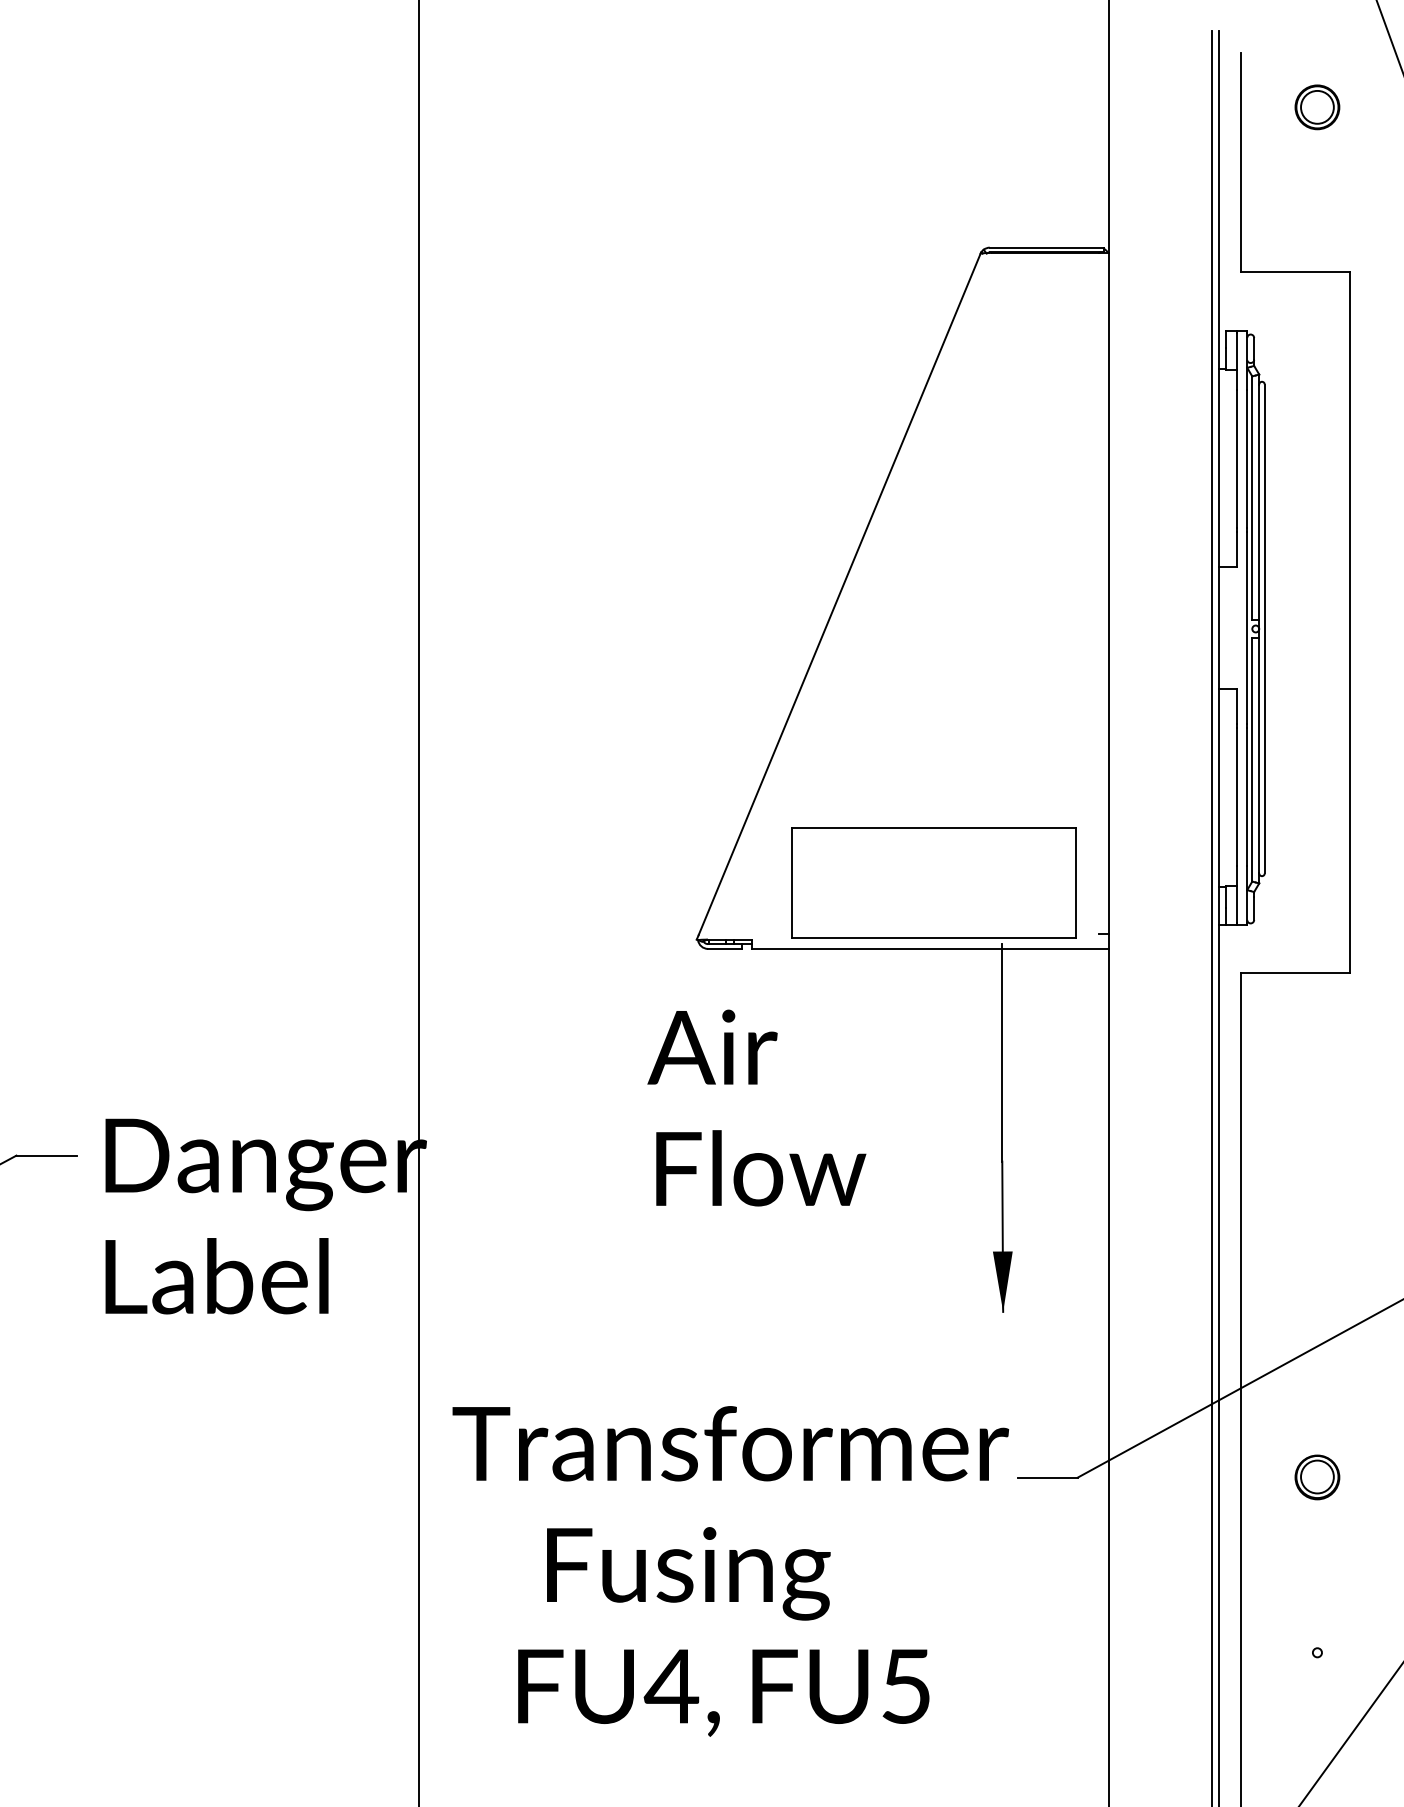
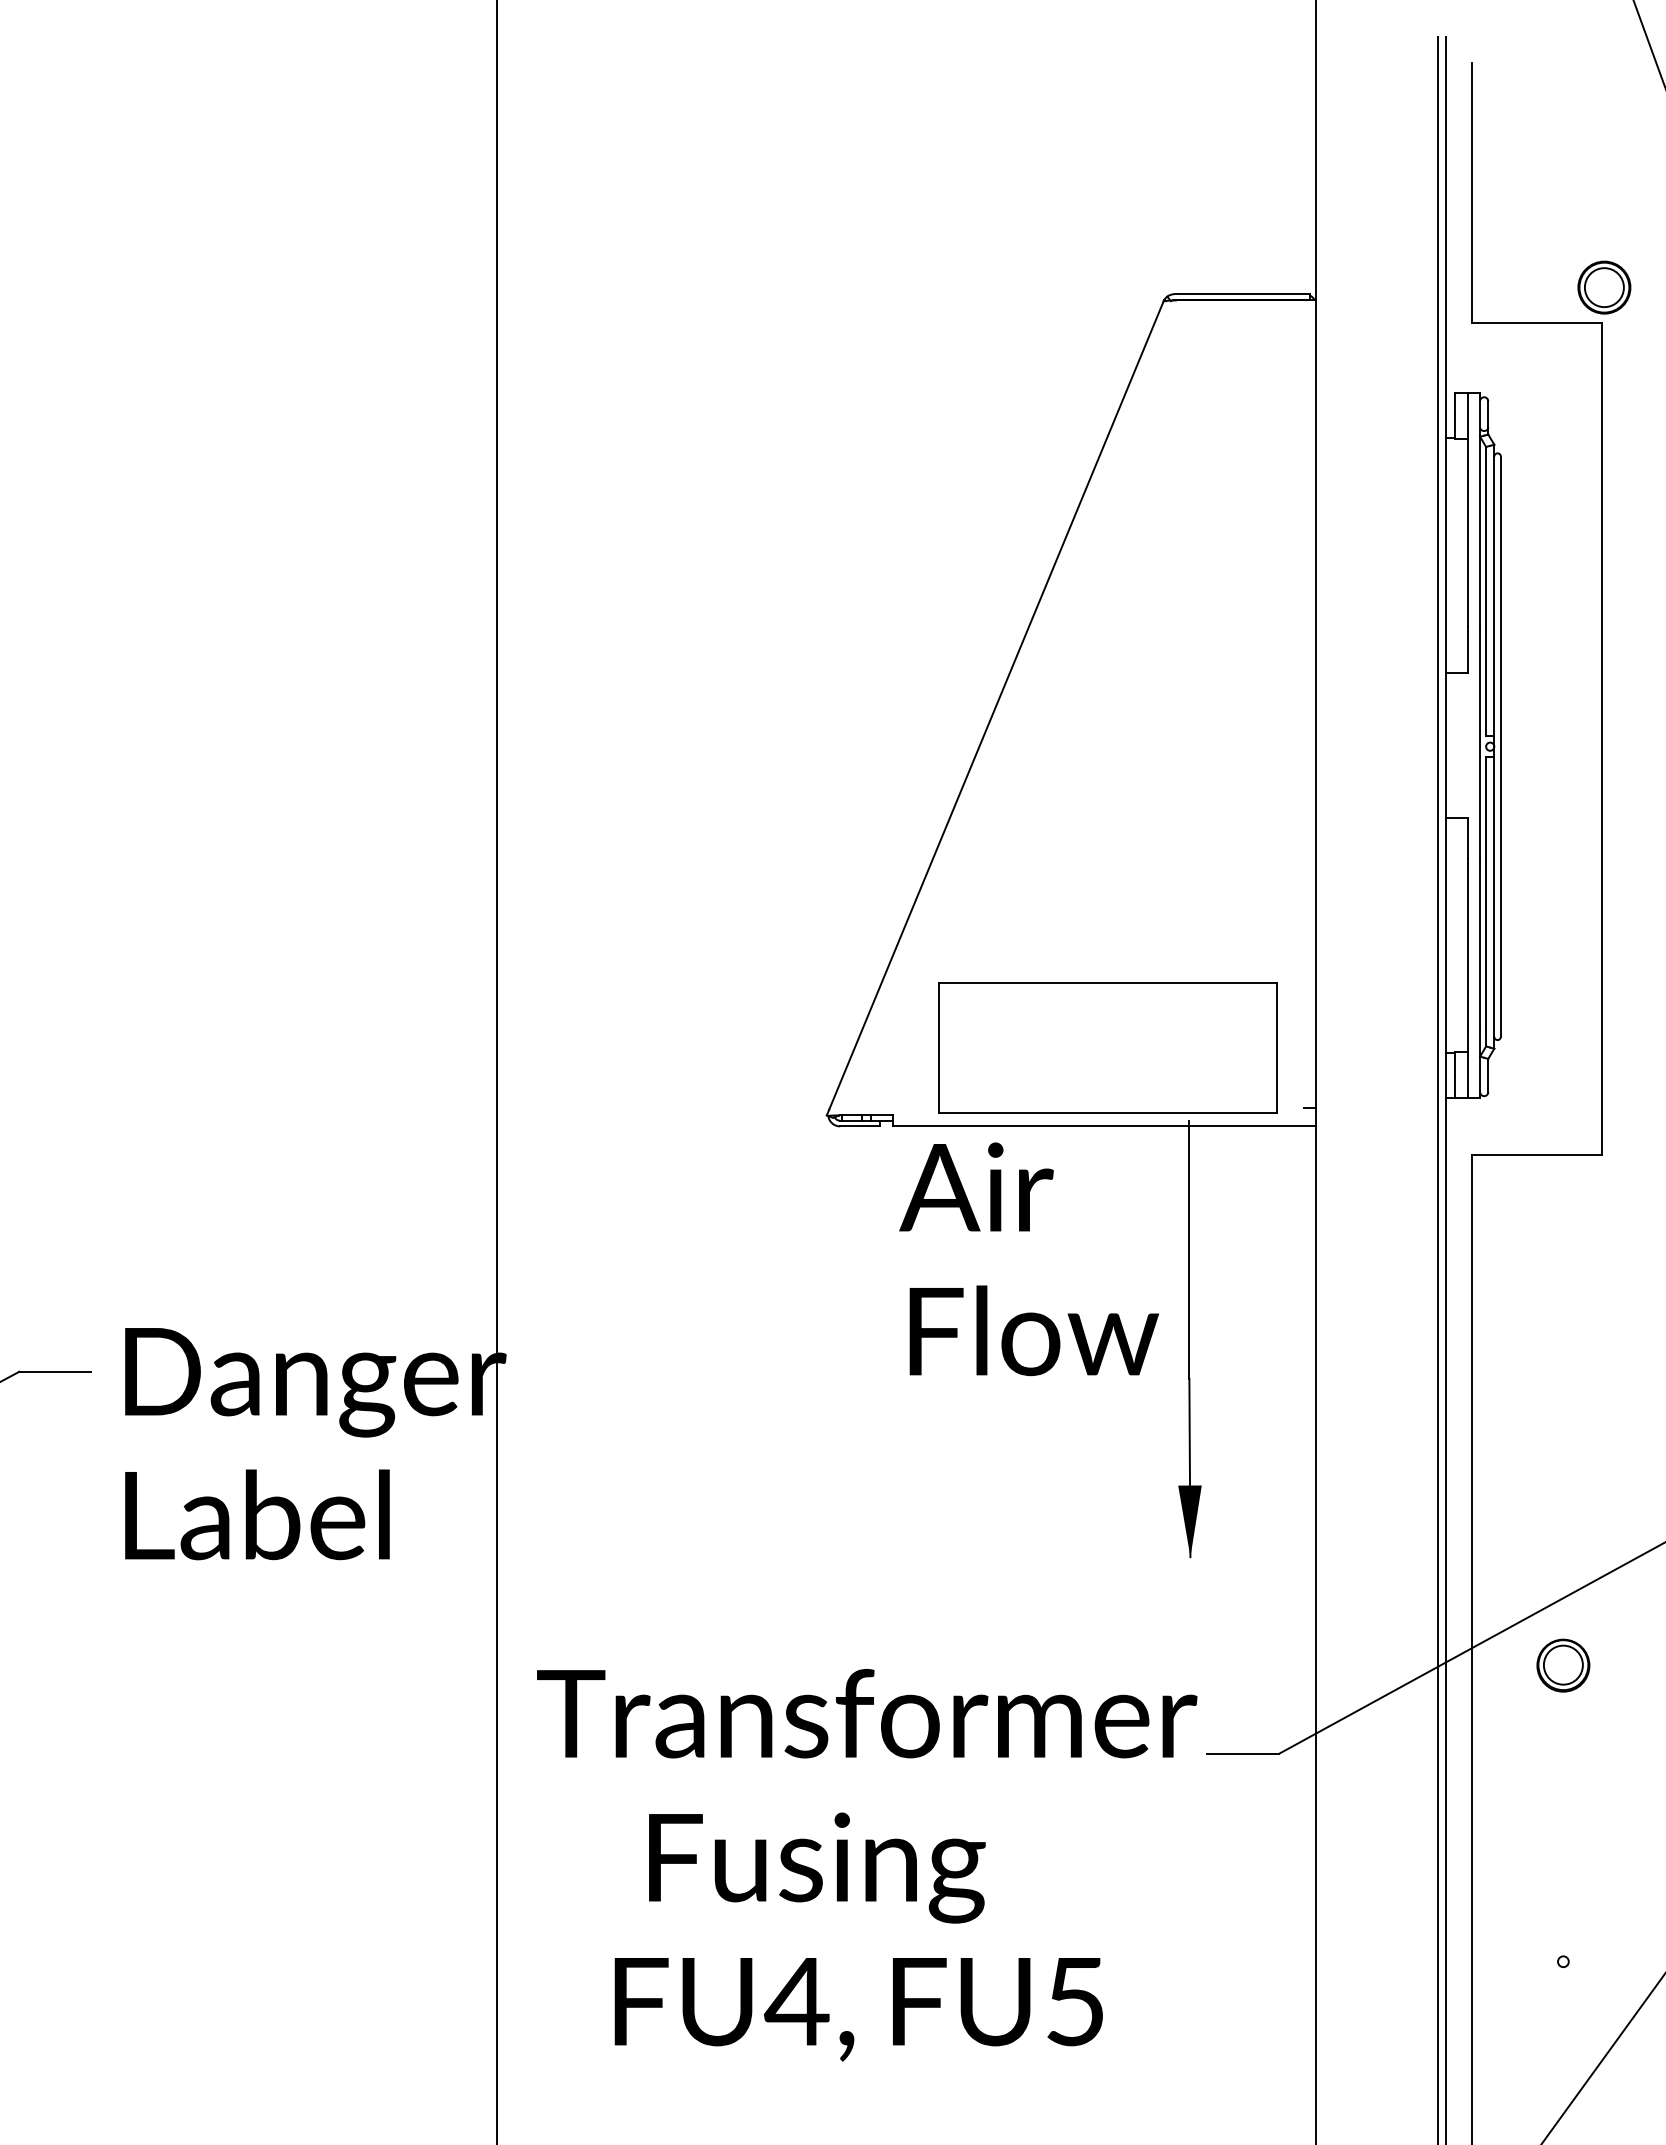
part: (1317, 107) -> (1604, 287), moved
text: (756, 1108) -> (1028, 1259), moved
part: (1317, 1477) -> (1563, 1665), moved

